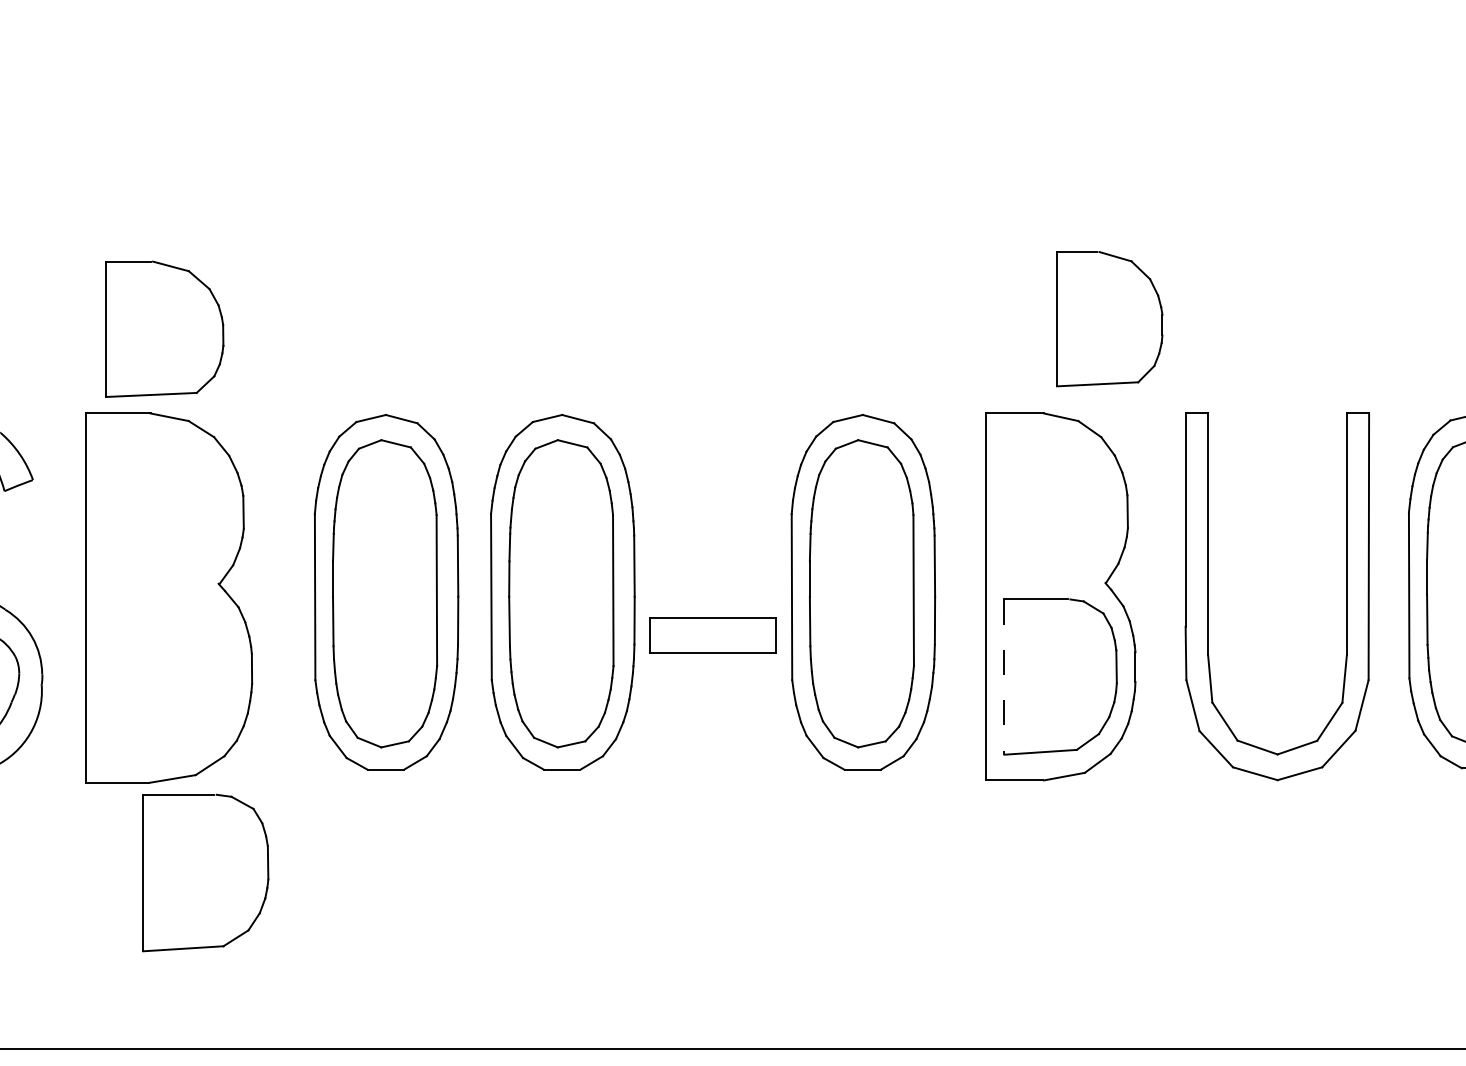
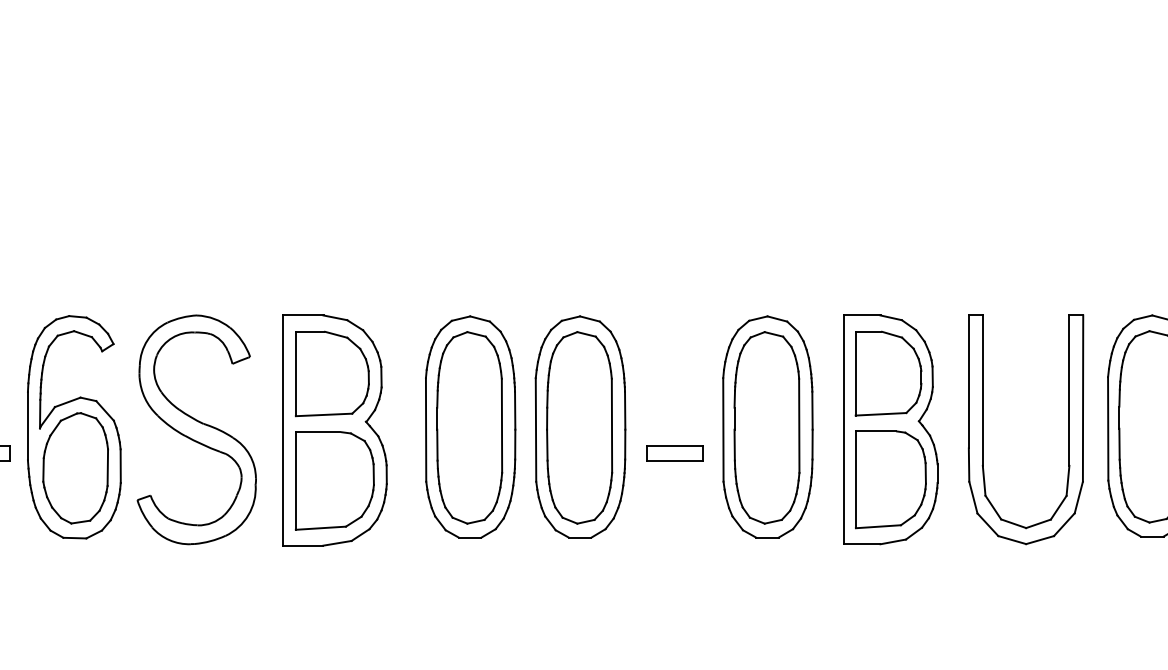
part: (1109, 318) -> (888, 373), moved
part: (165, 328) -> (332, 373), moved
part: (713, 634) -> (674, 453), size x0.71
line: (1003, 678) -> (855, 480), dashed -> solid
part: (205, 872) -> (334, 480), moved

